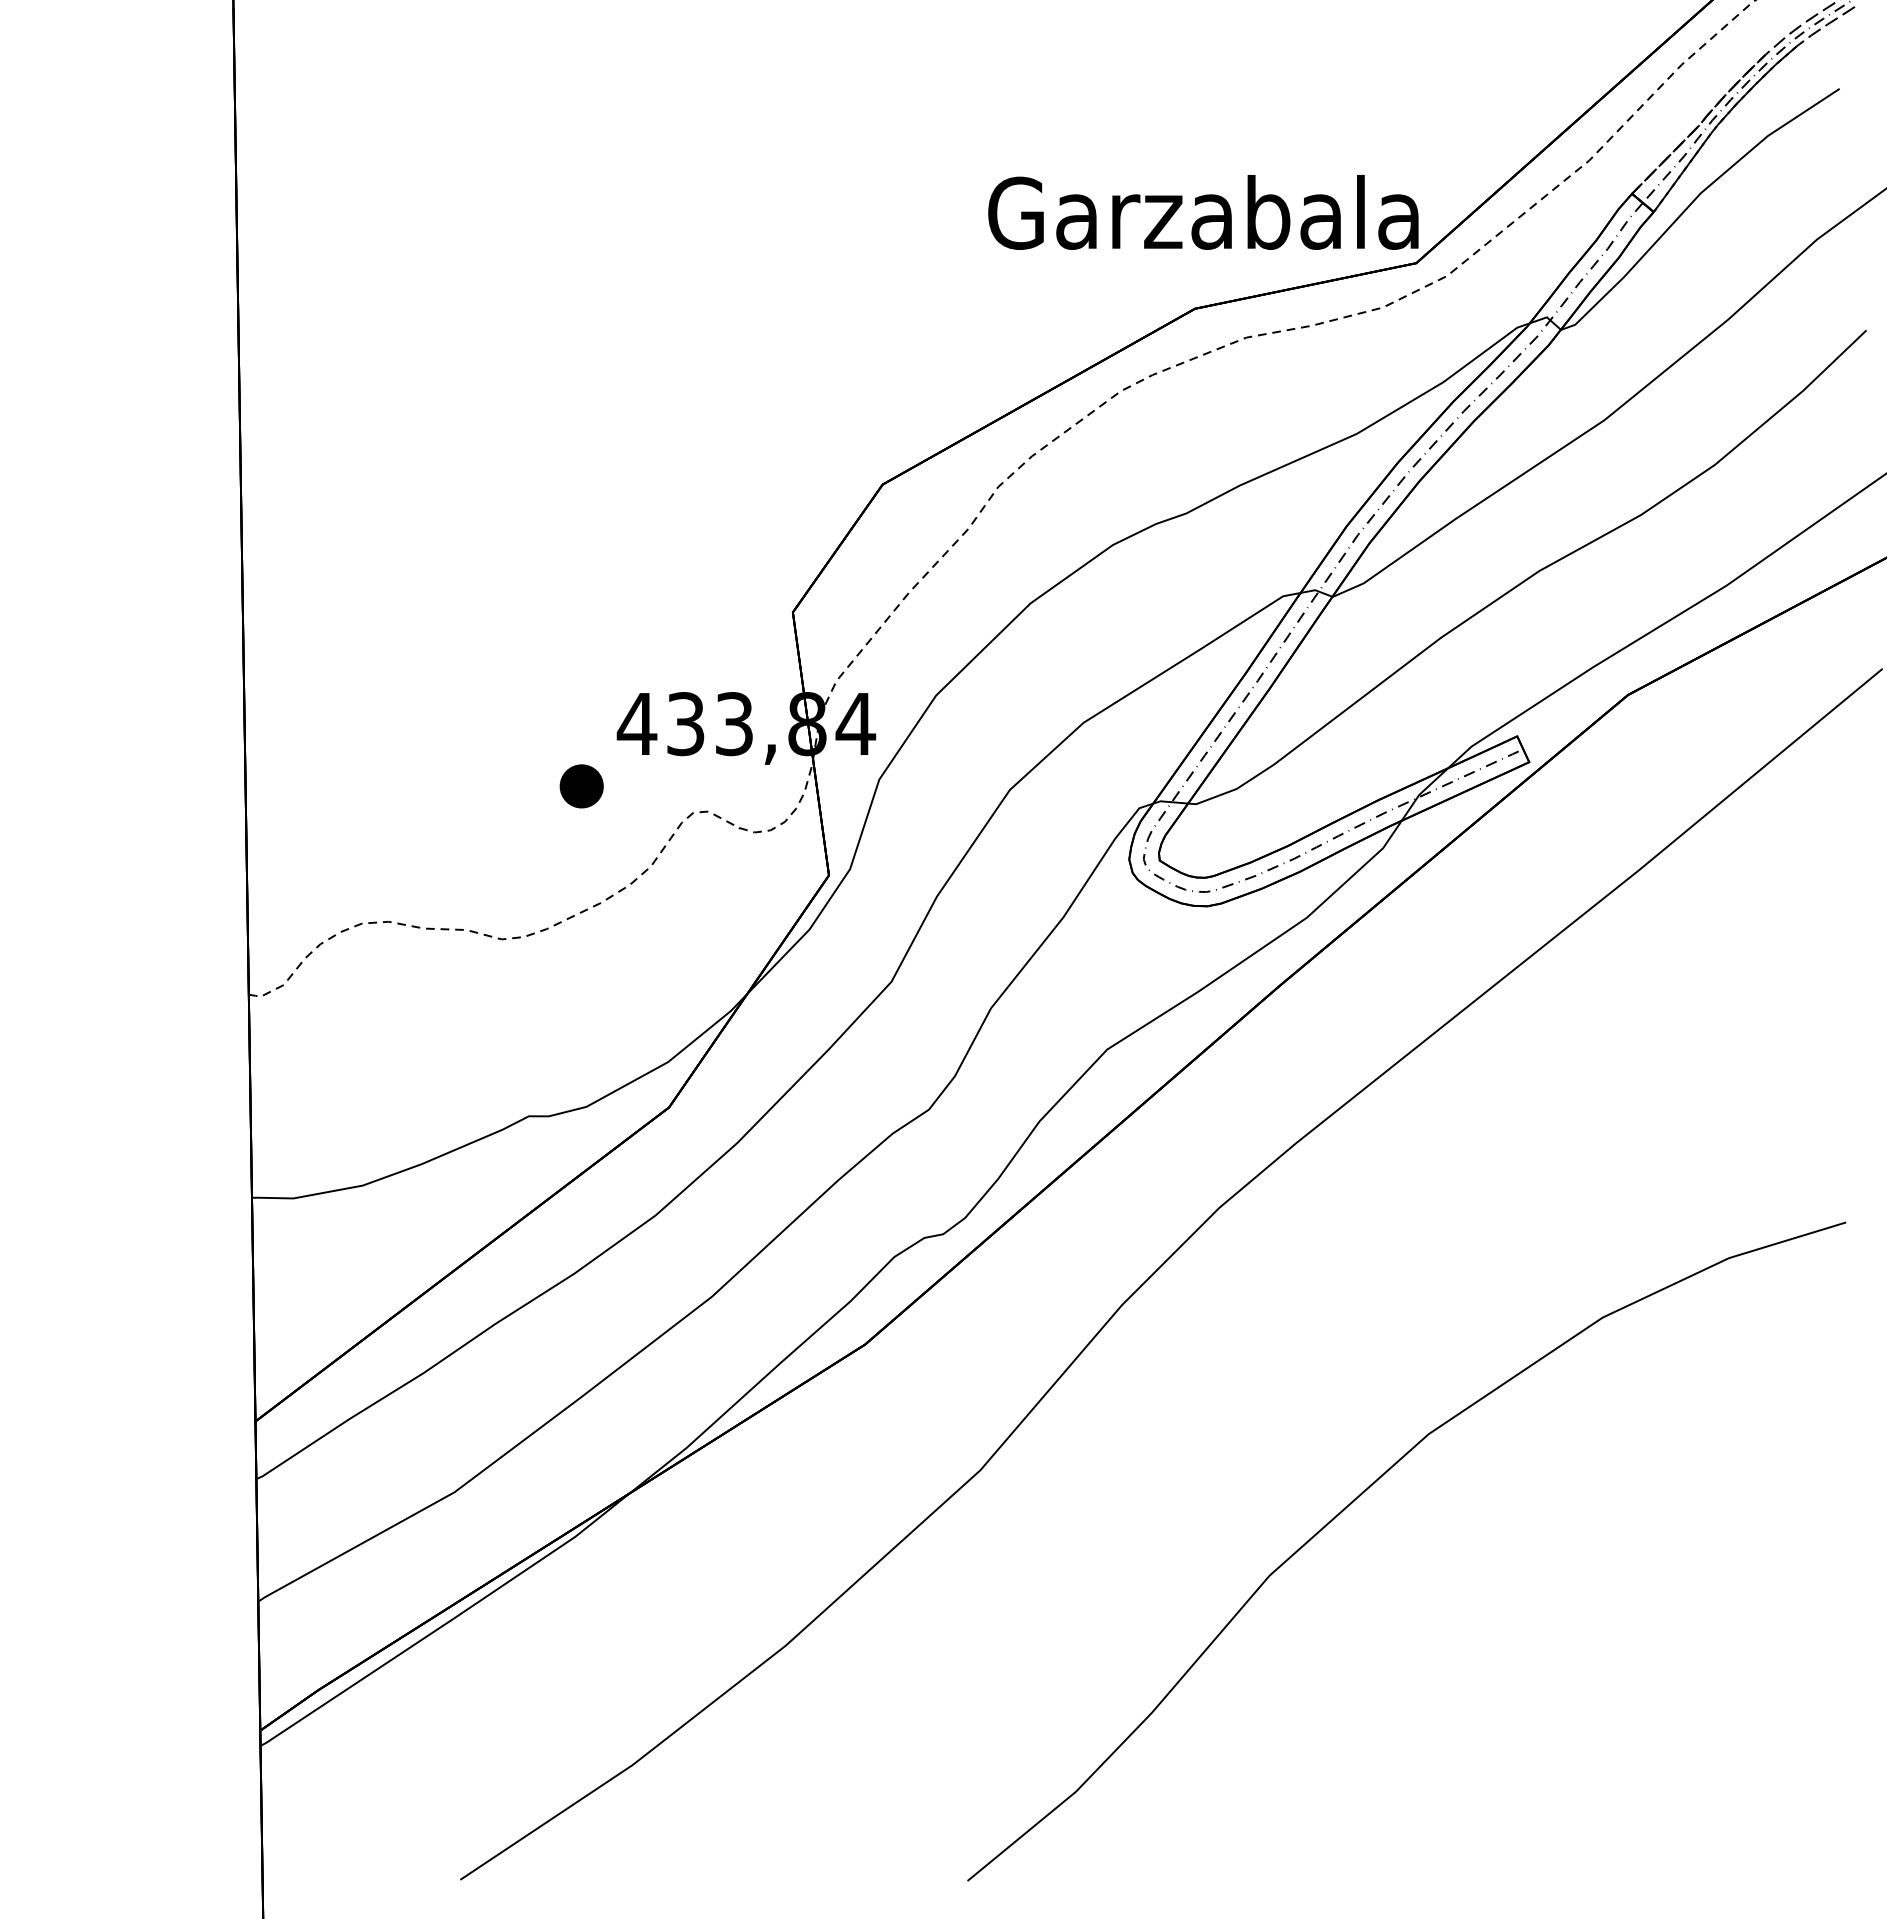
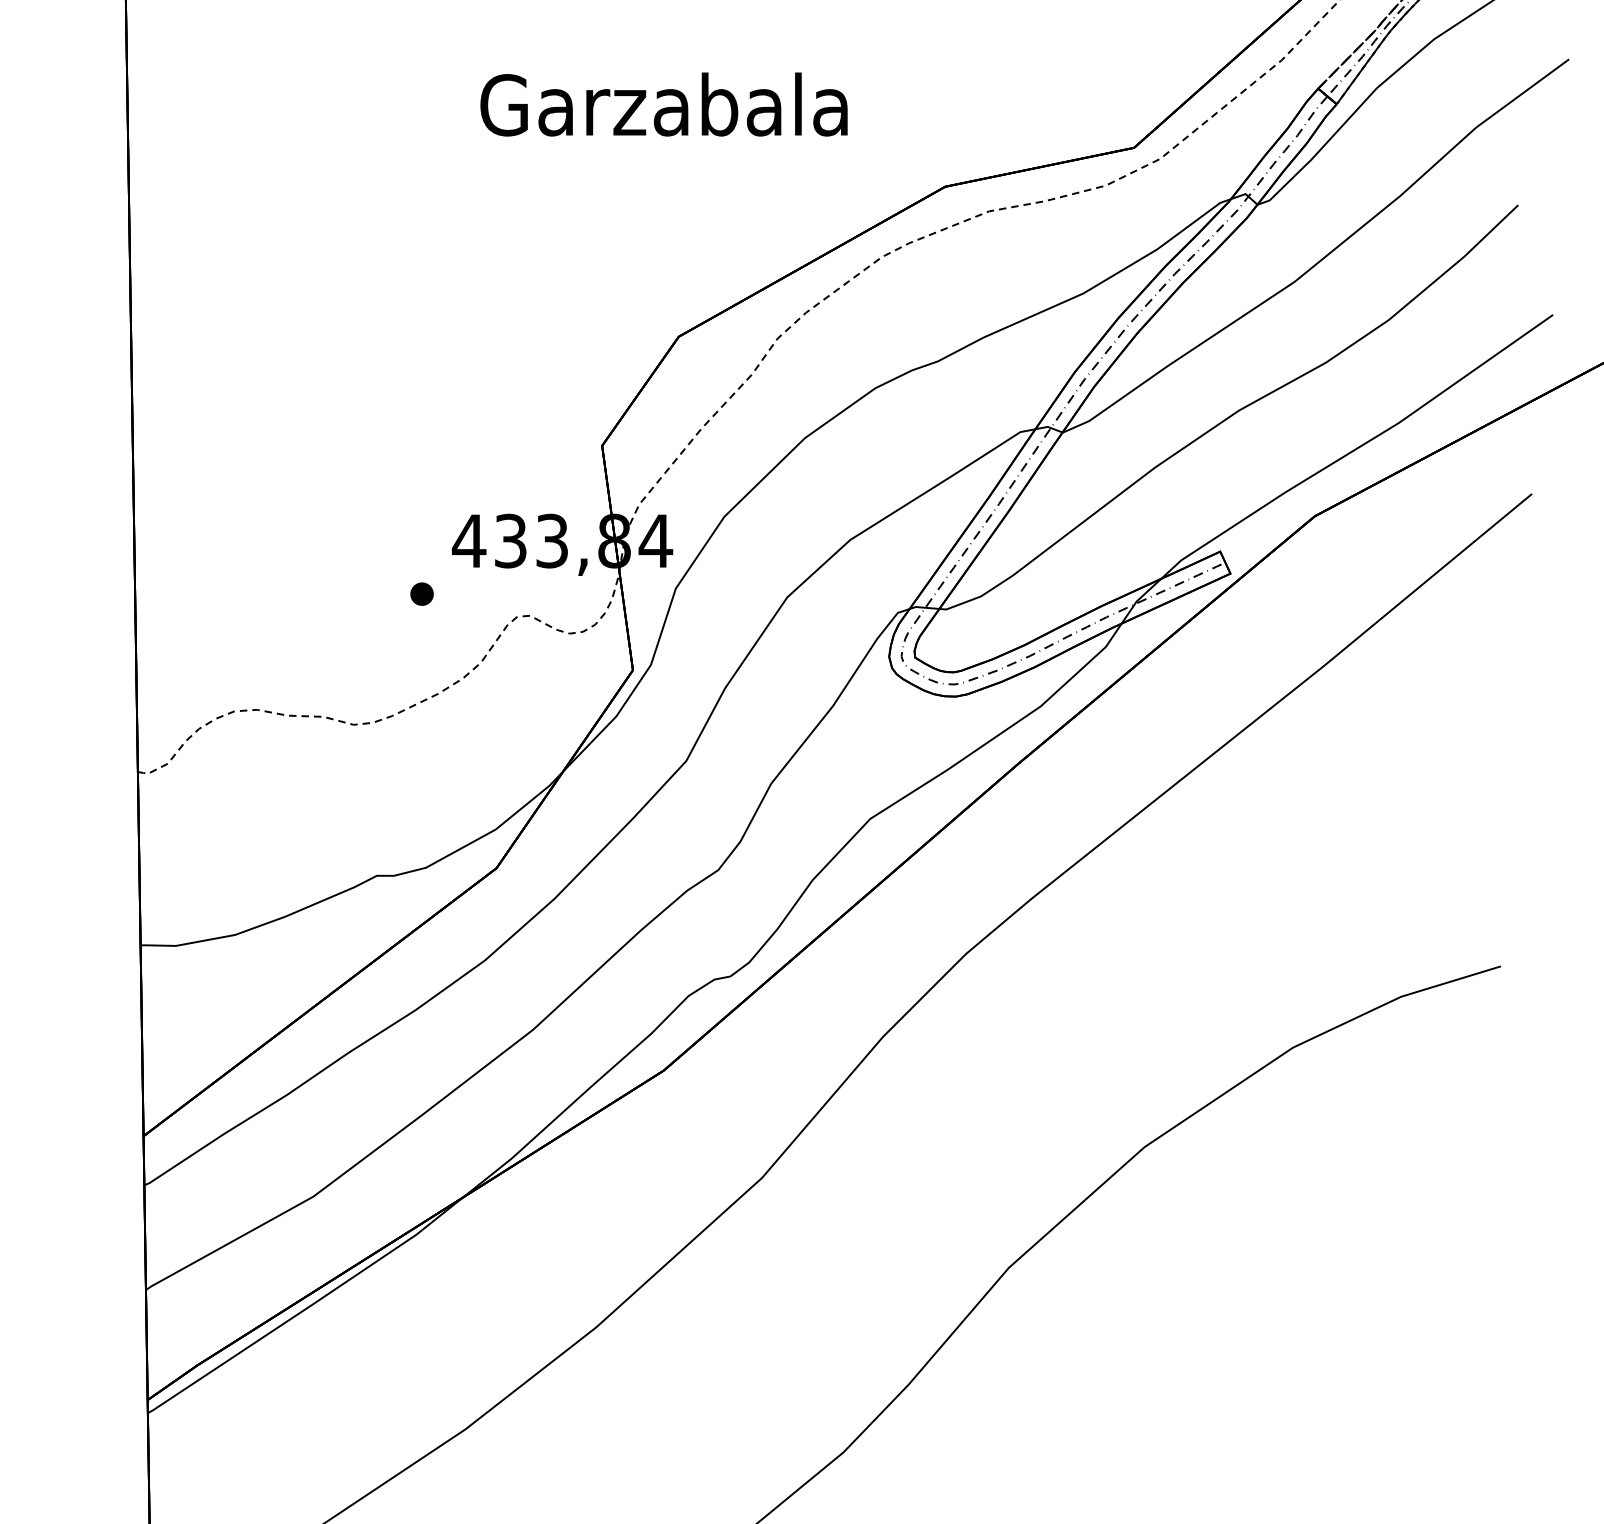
text: (1203, 212) -> (664, 104), moved
part: (581, 785) -> (421, 593), size x0.62

